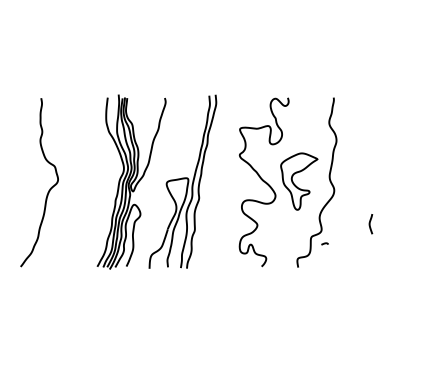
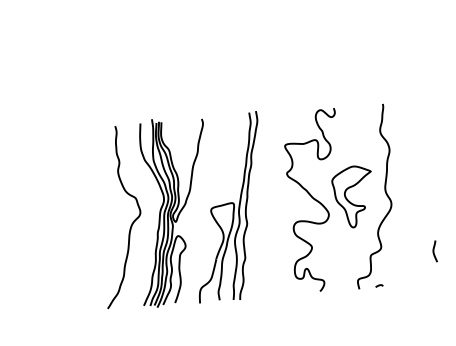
curve: (49, 188) -> (131, 222), moved
curve: (370, 224) -> (434, 251), moved
curve: (324, 243) -> (378, 285), moved

